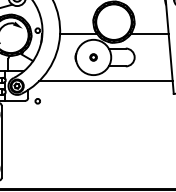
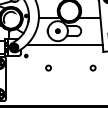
circle: (76, 121) -> (48, 67), added
circle: (154, 121) -> (92, 67), added

